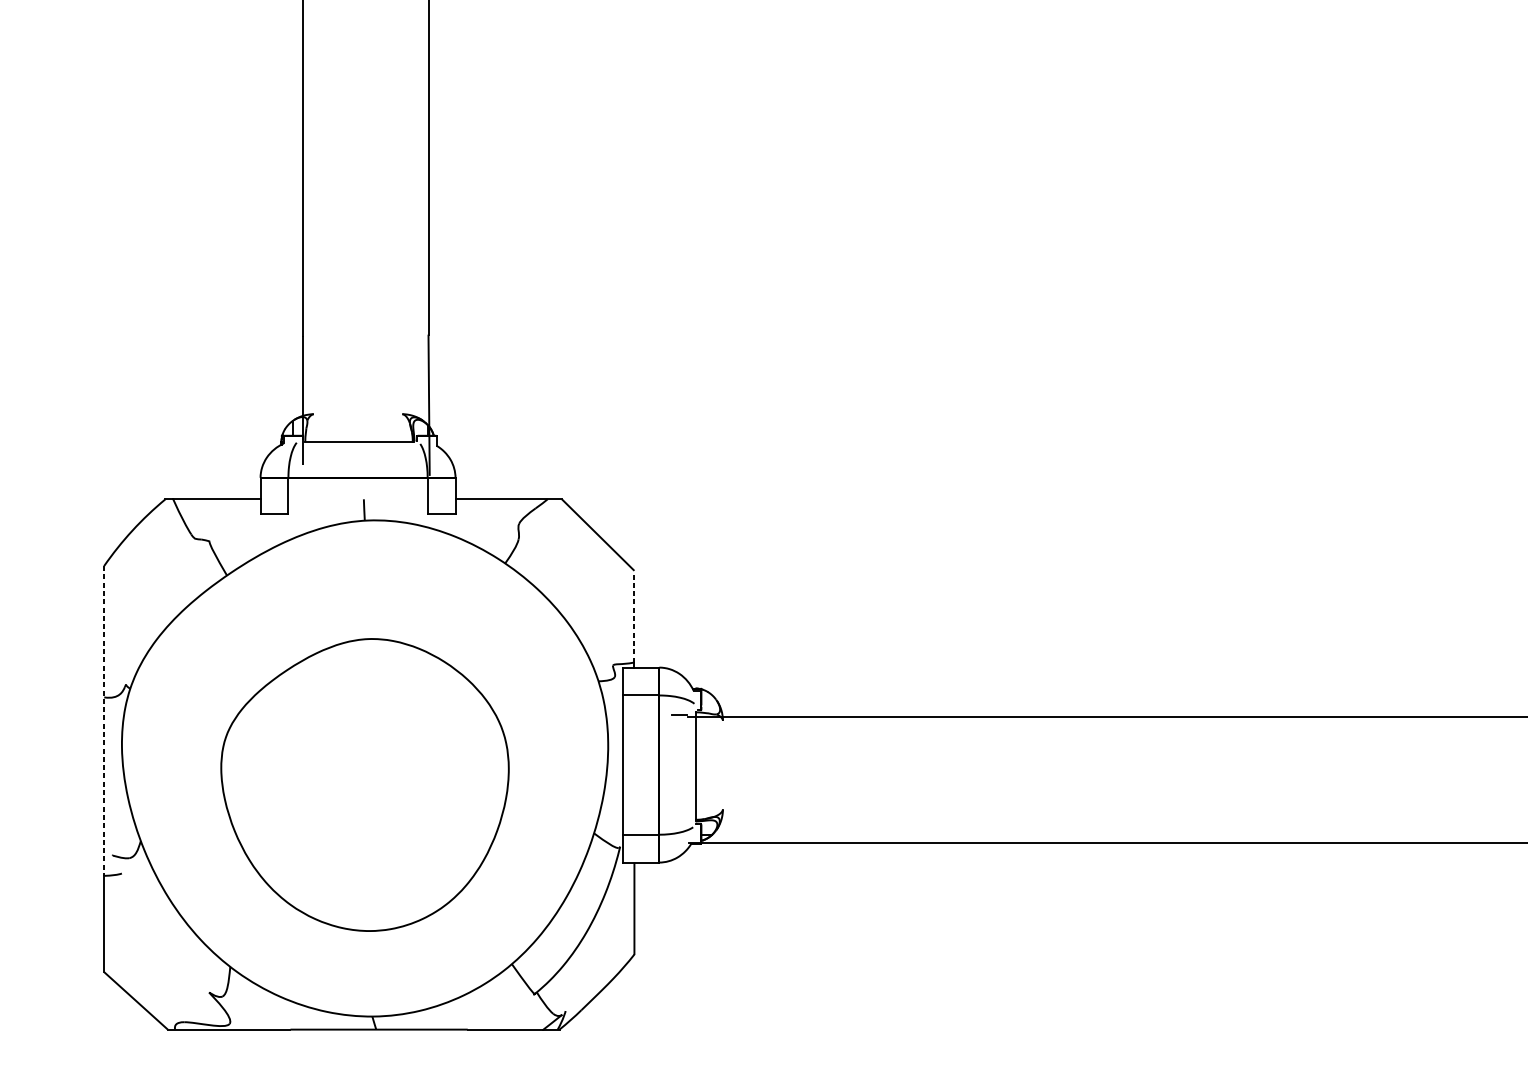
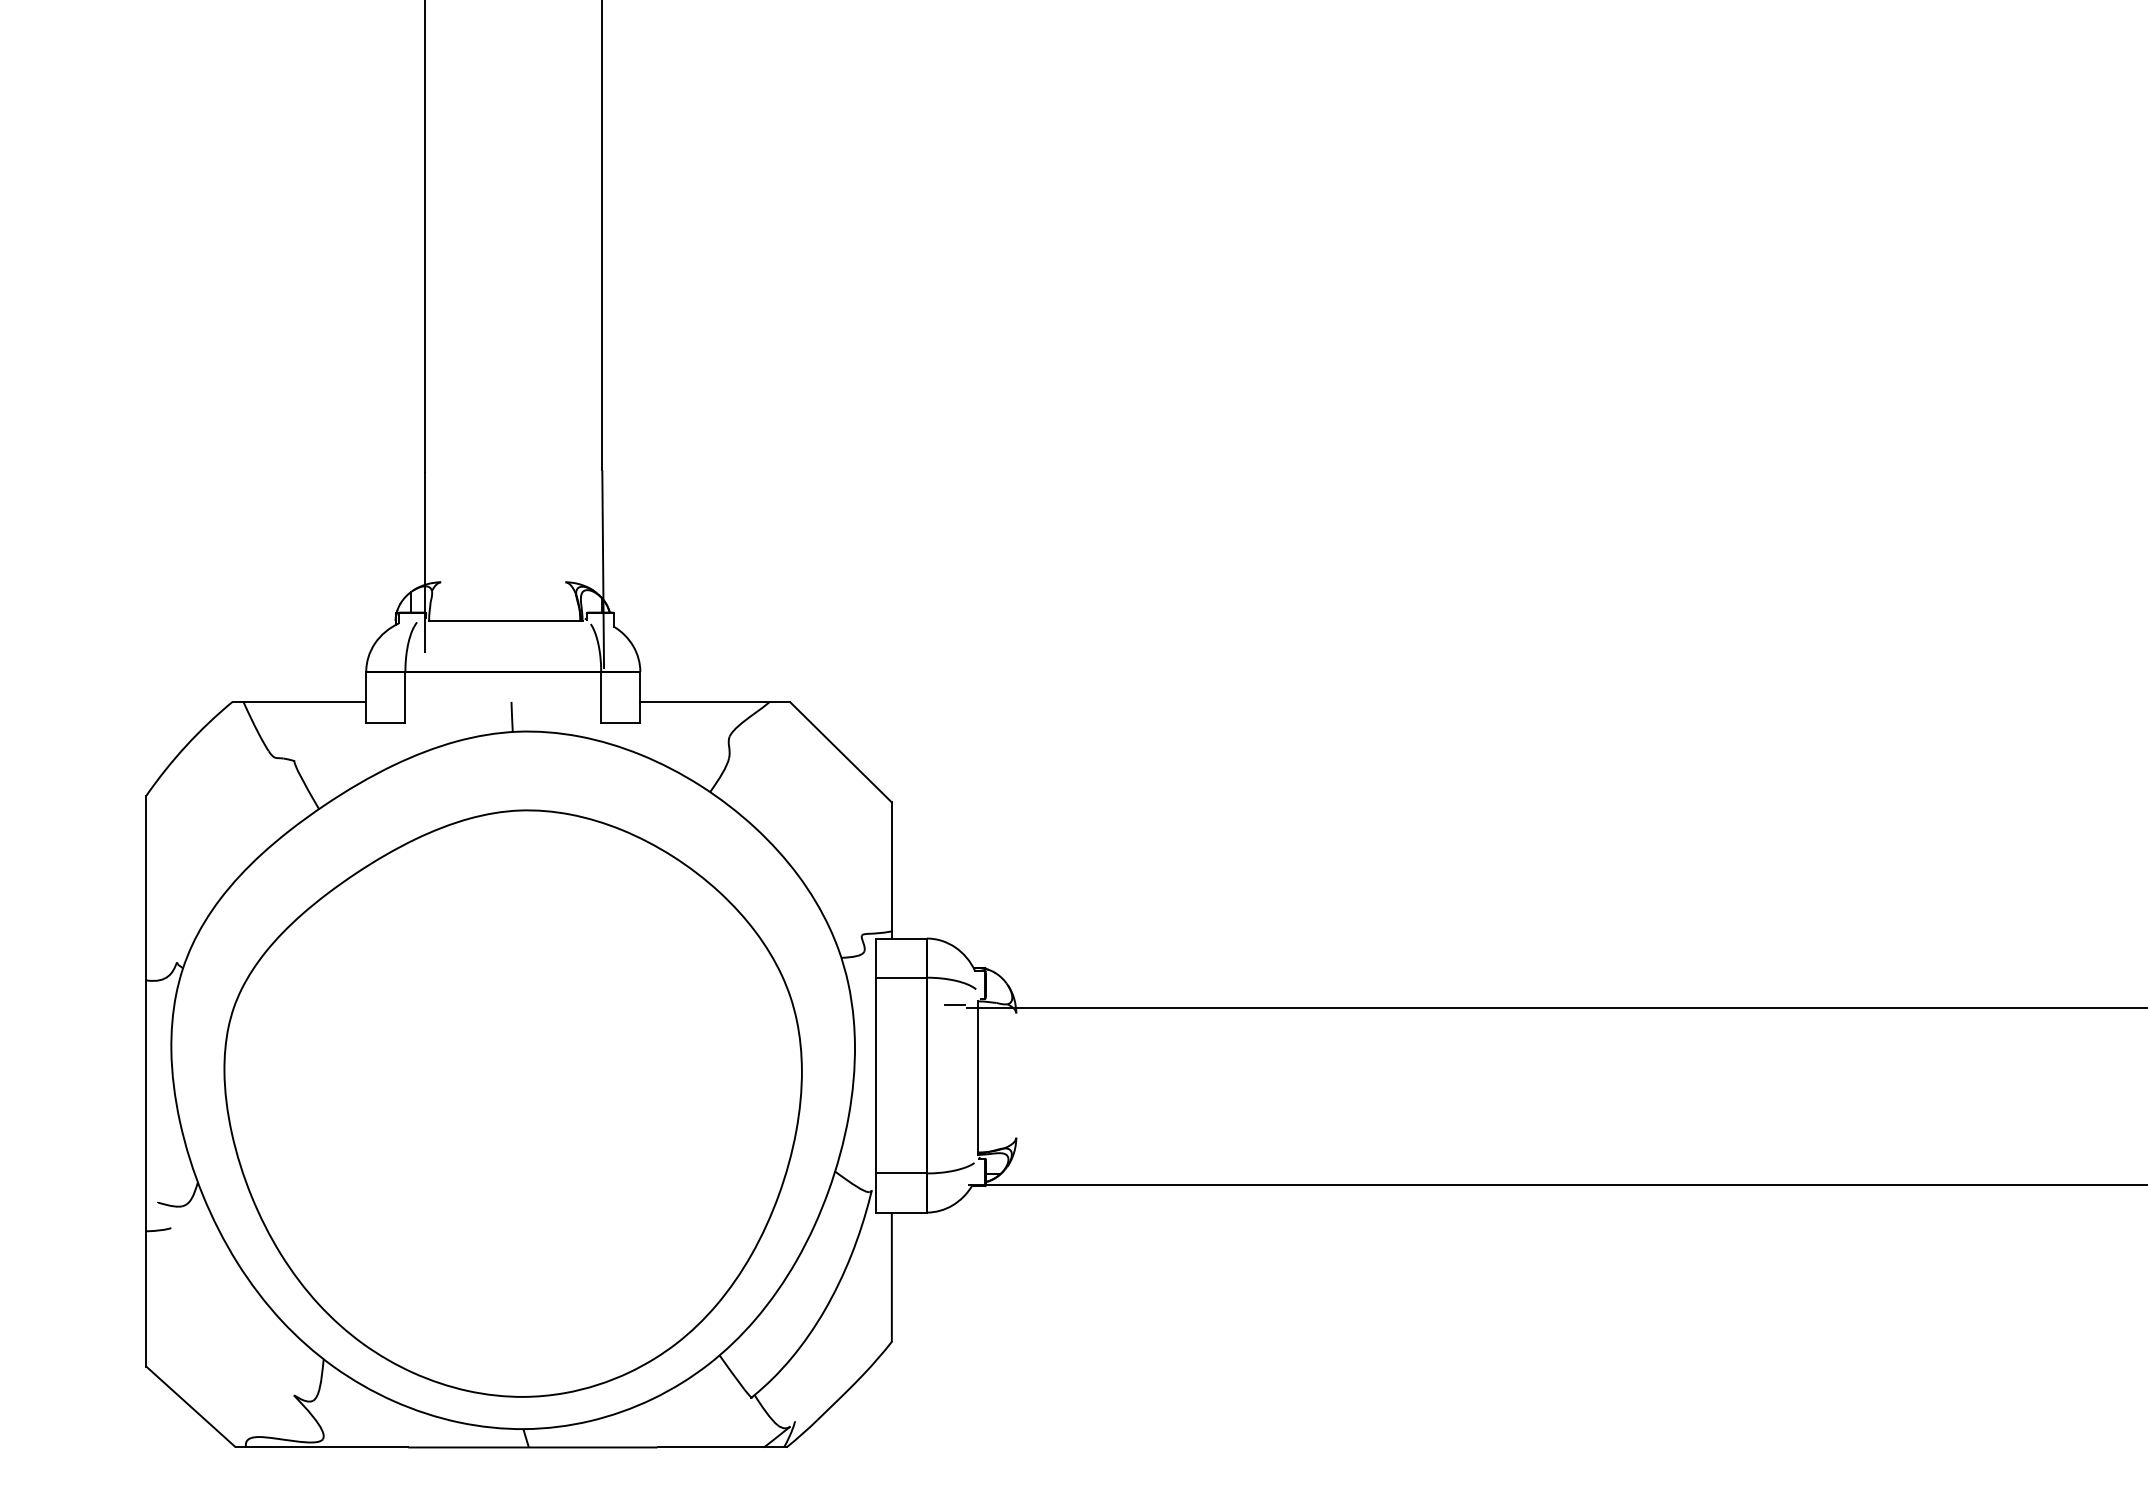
line: (634, 616) -> (891, 866), dashed -> solid
line: (104, 720) -> (146, 1013), dashed -> solid
part: (364, 784) -> (512, 1103), size x1.43

